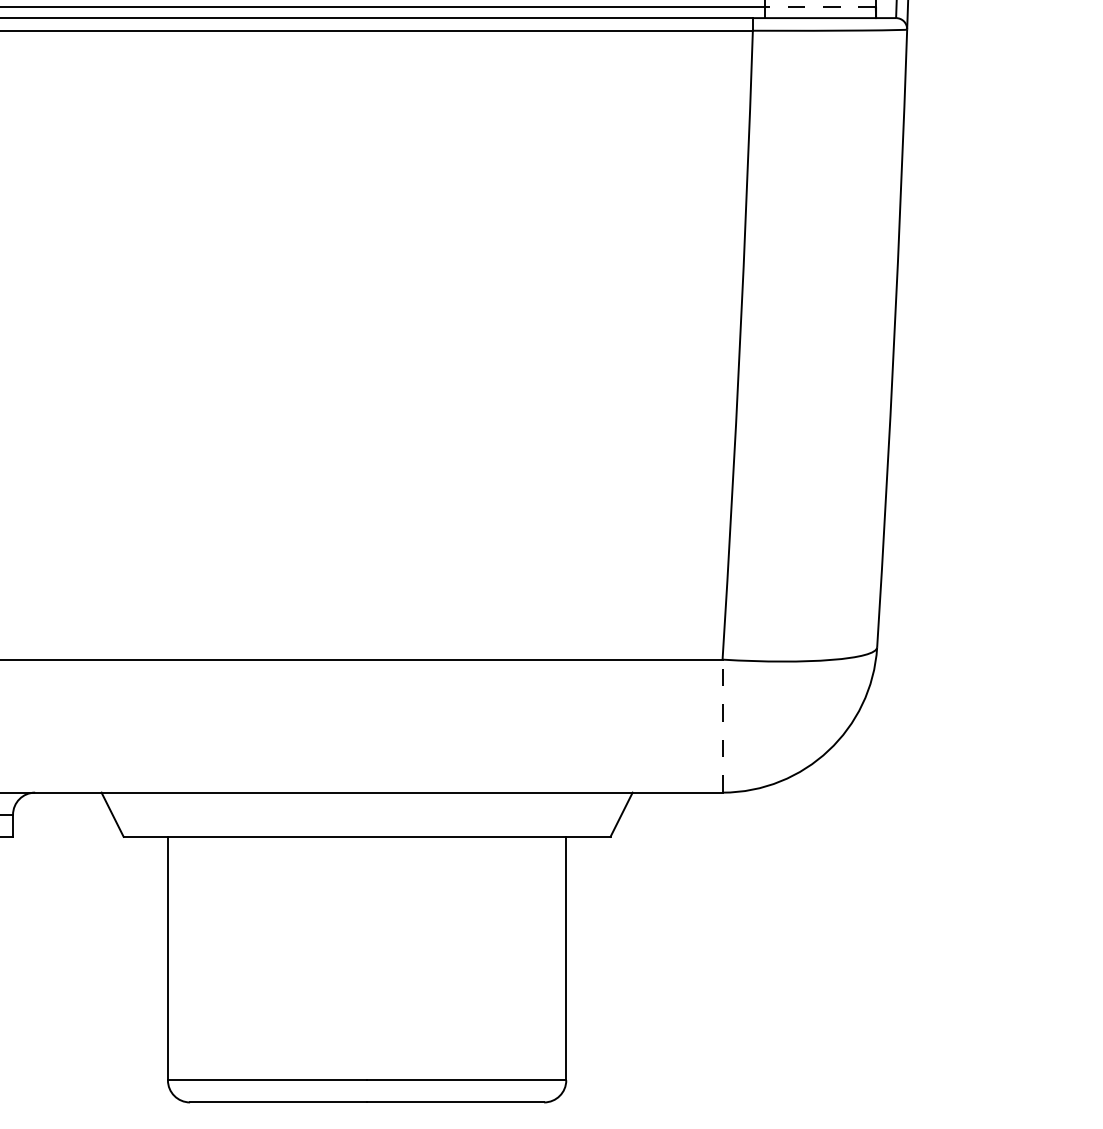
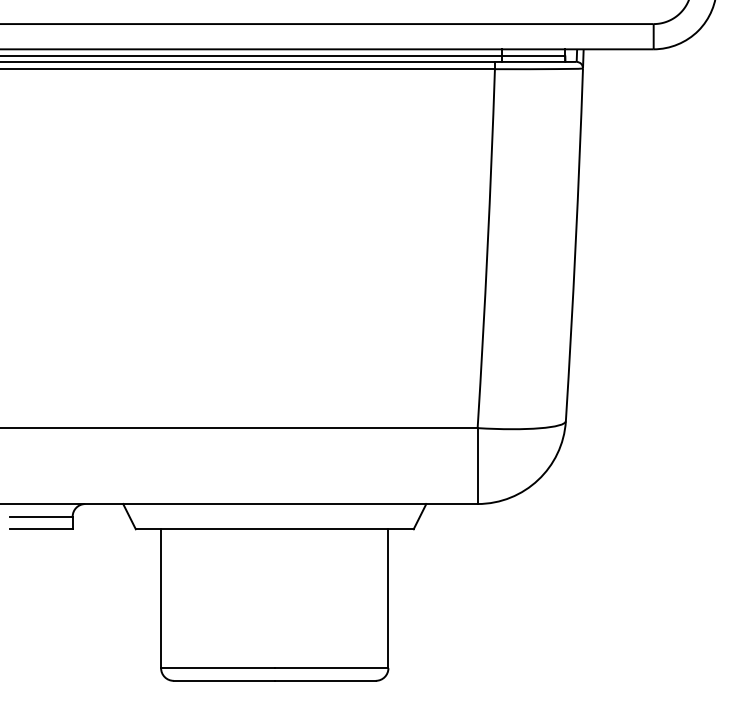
line: (820, 6) -> (533, 55), dashed -> solid
line: (722, 726) -> (477, 466), dashed -> solid

